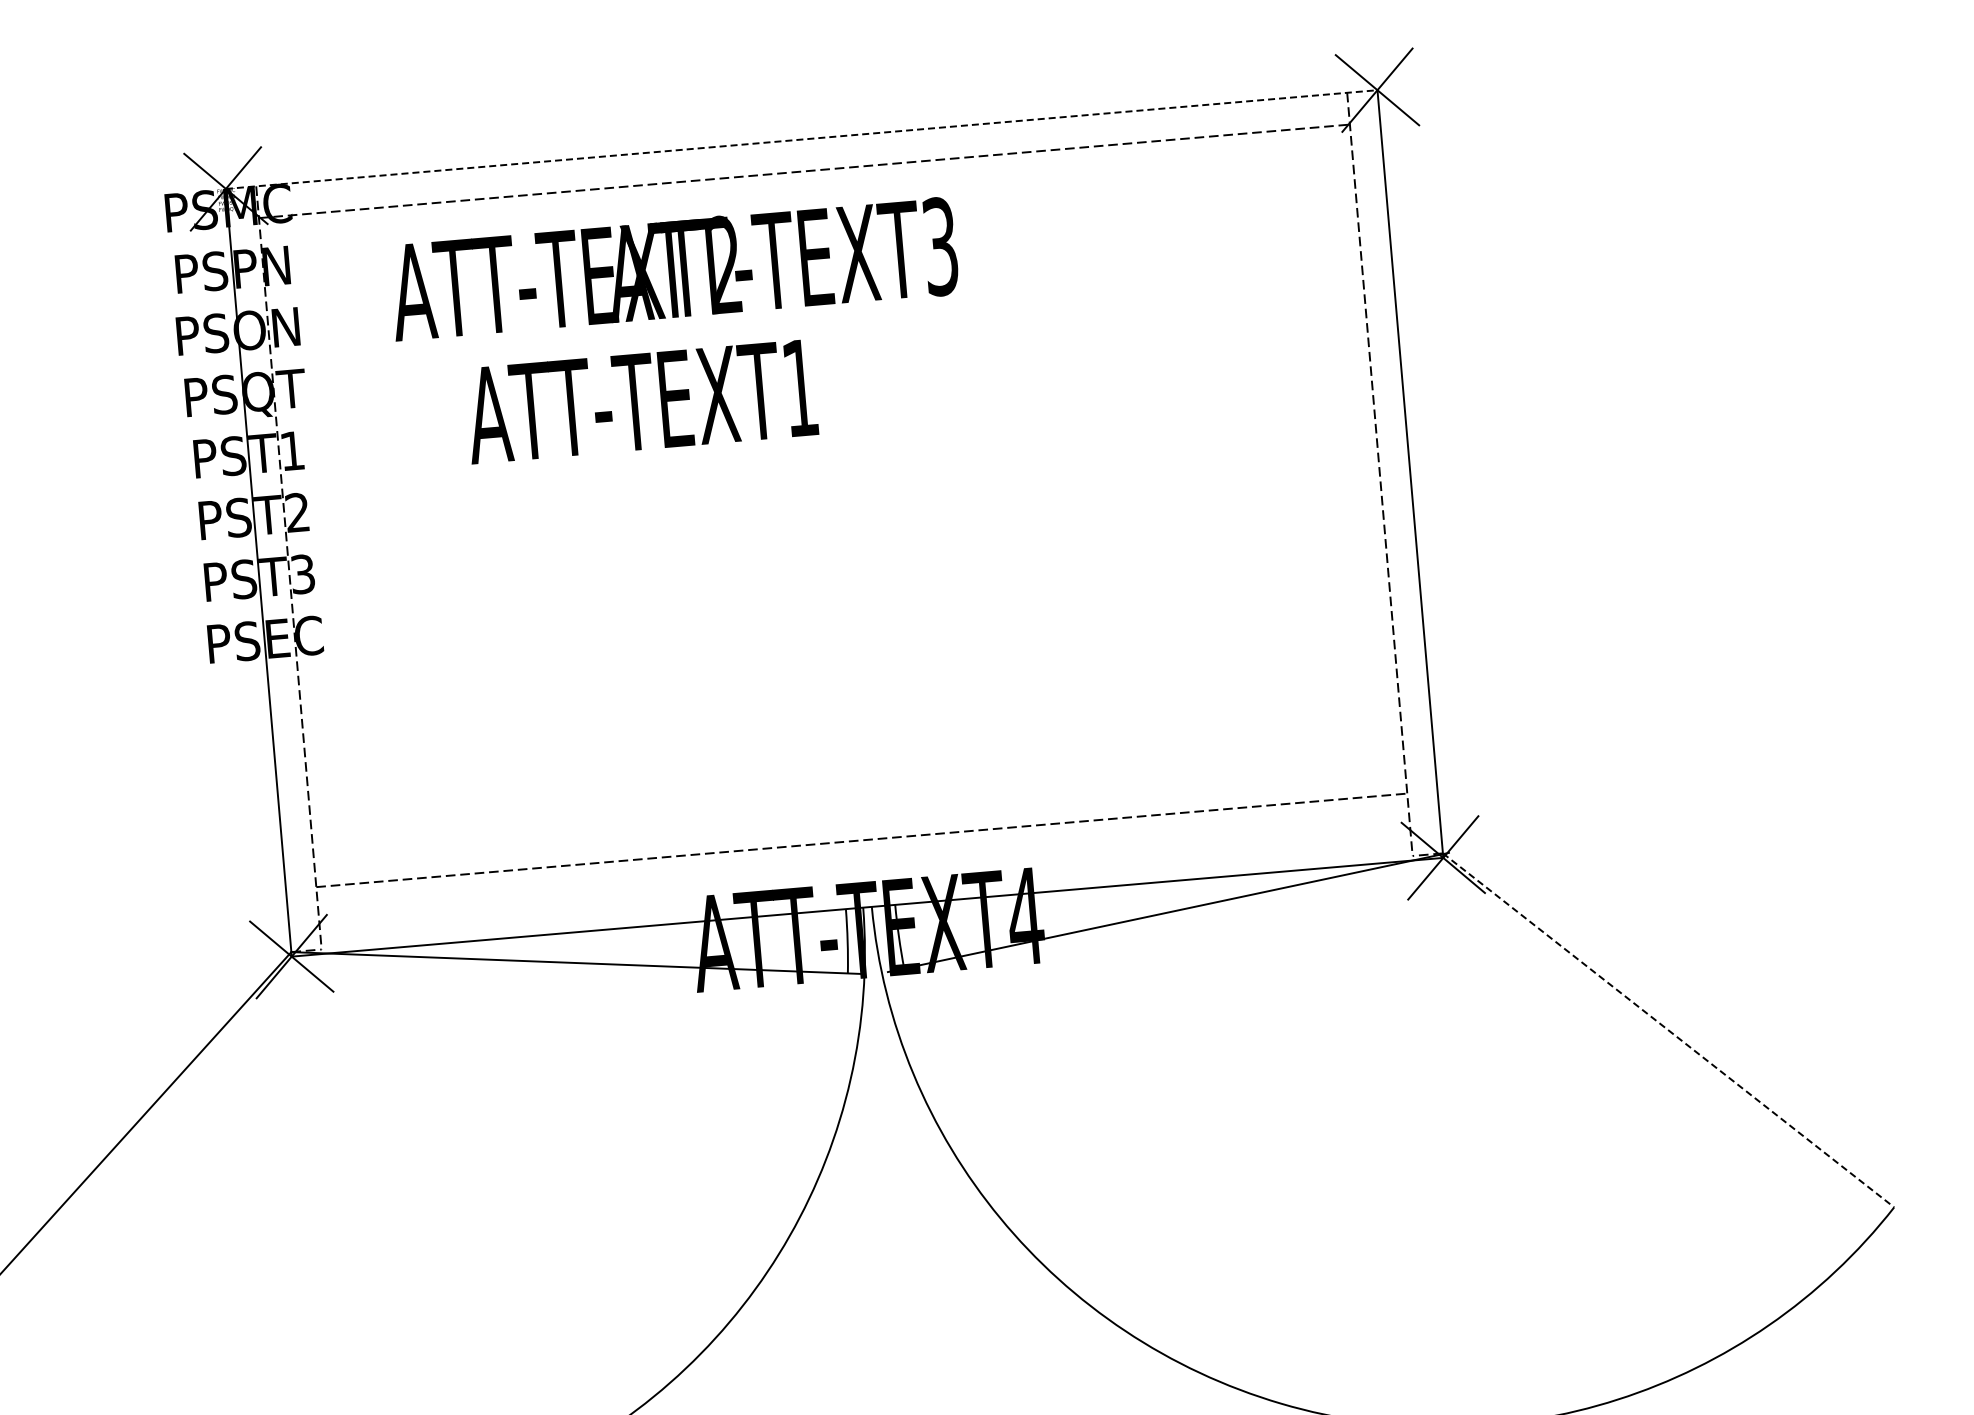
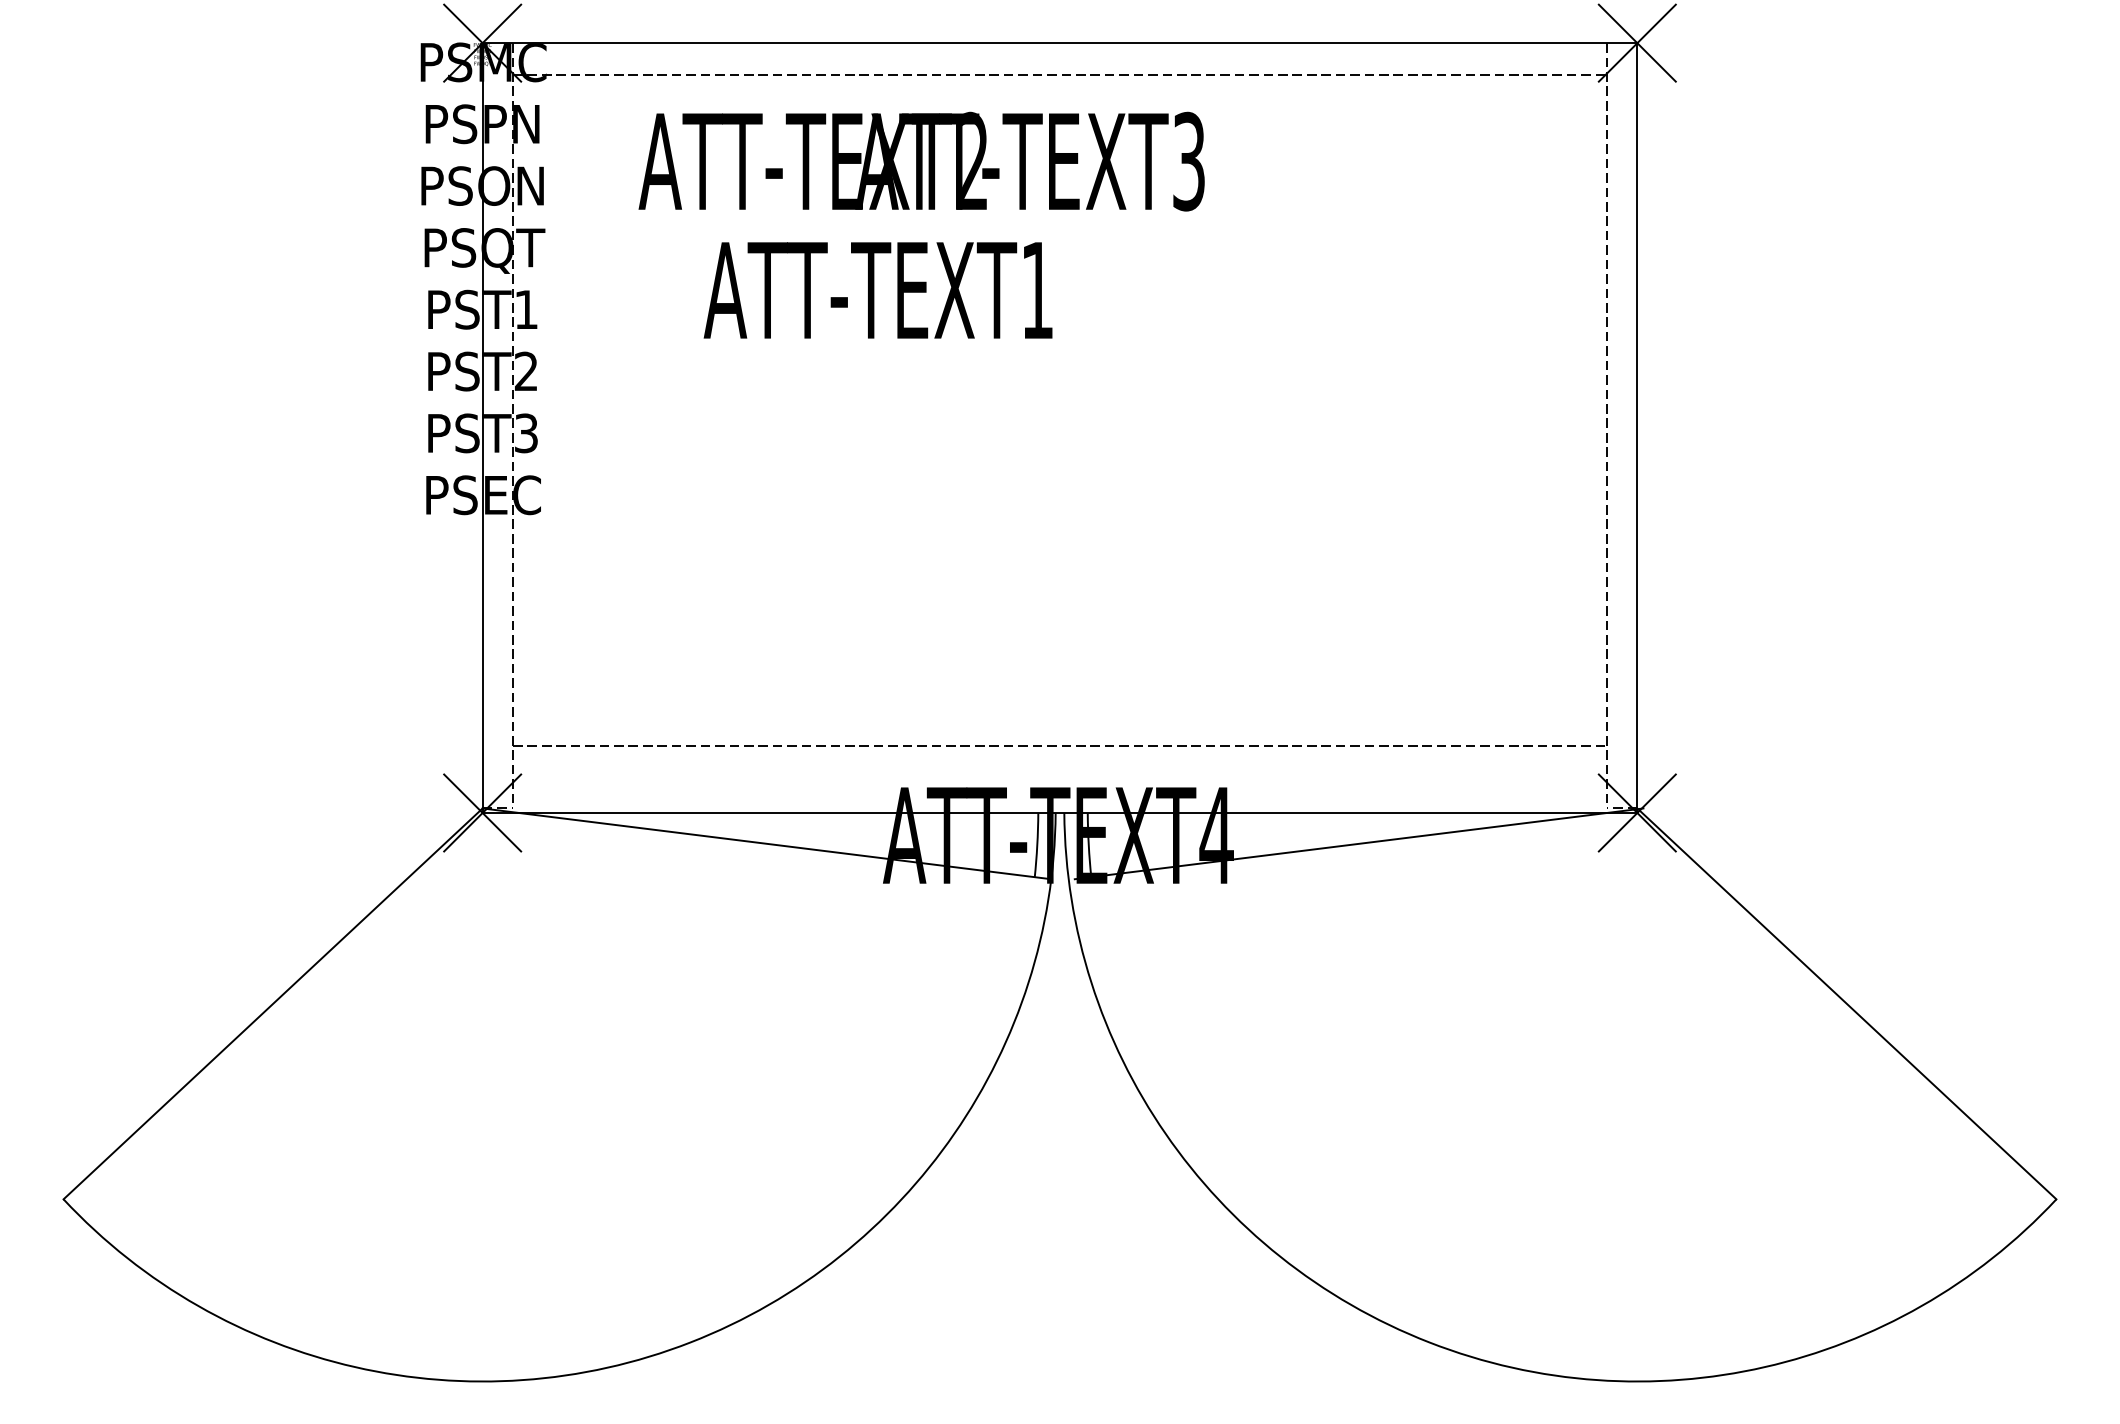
line: (802, 139) -> (1060, 43), dashed -> solid
line: (1668, 1030) -> (1846, 1003), dashed -> solid

